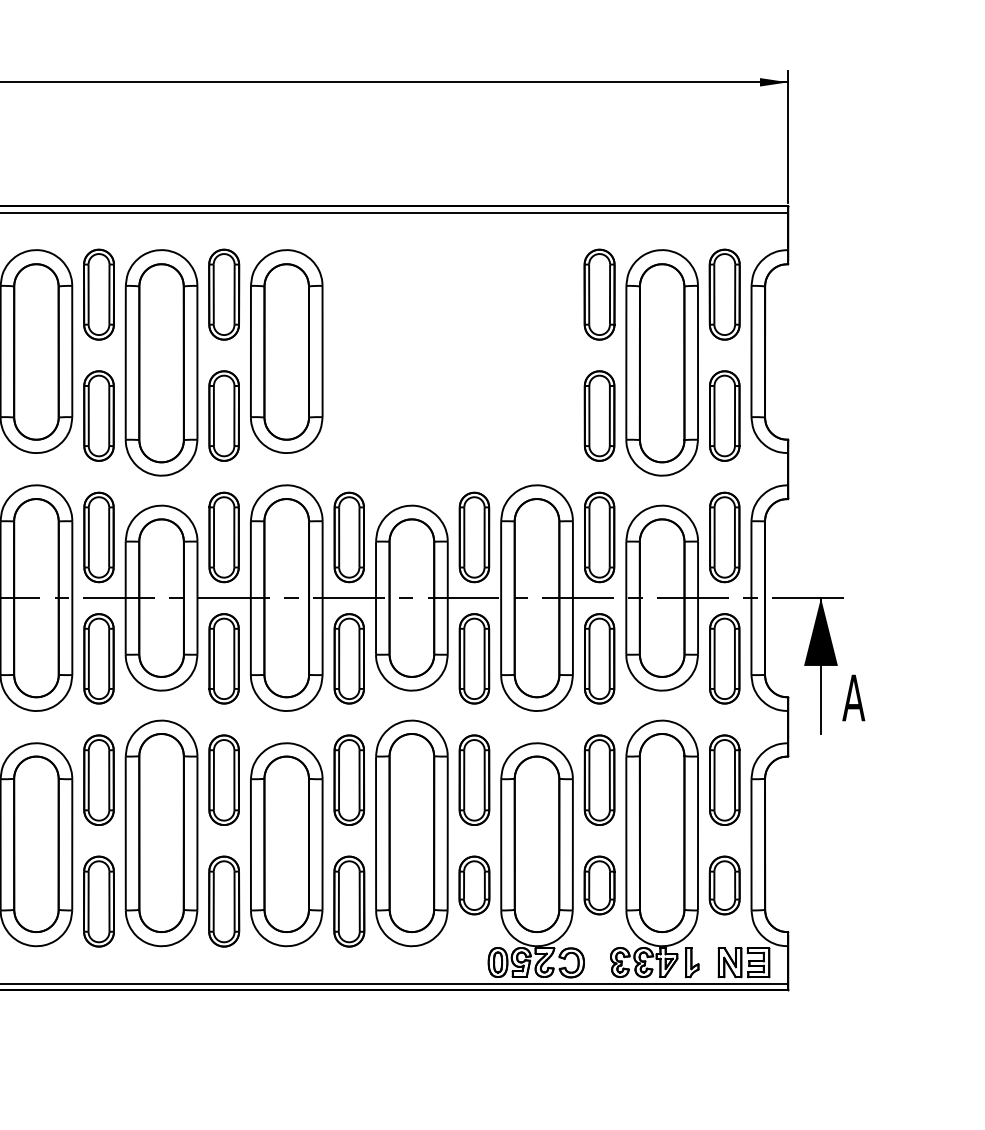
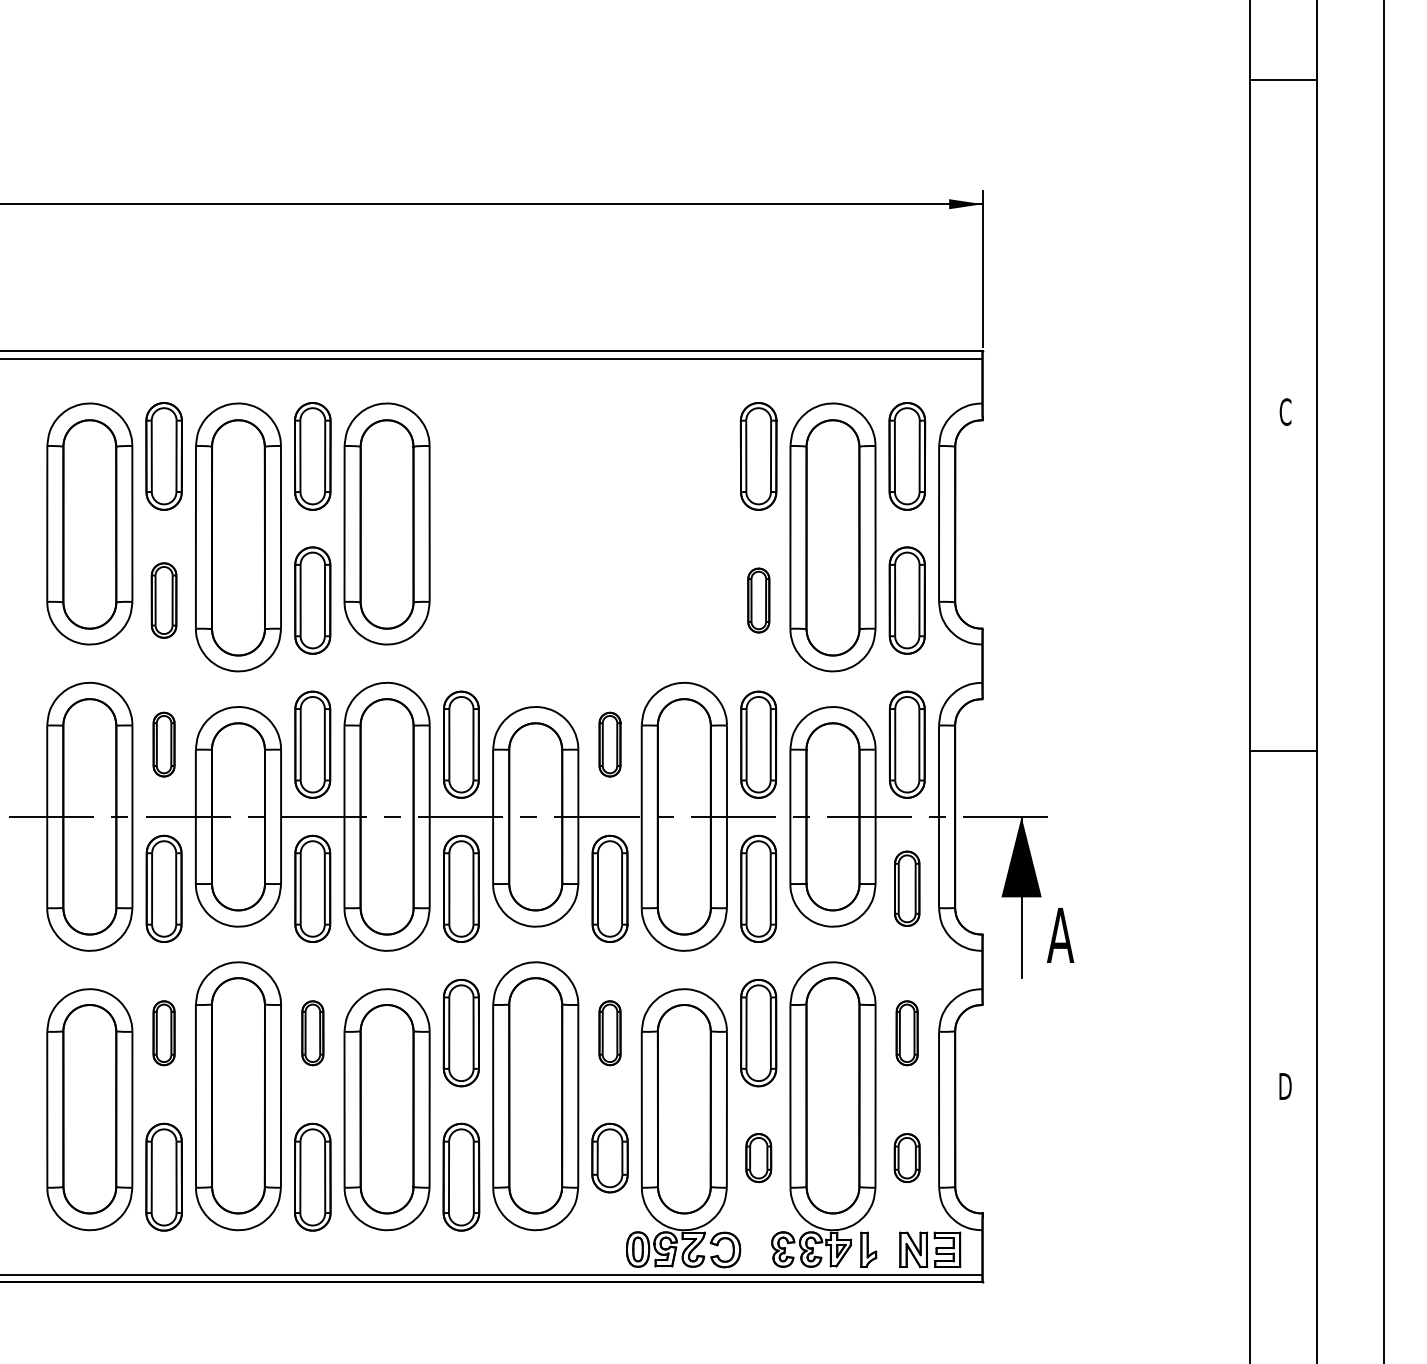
part: (98, 415) -> (163, 600), size x0.7
part: (599, 415) -> (758, 600), size x0.6
part: (98, 537) -> (163, 744), size x0.6
part: (474, 537) -> (609, 744), size x0.6
part: (724, 658) -> (906, 888), size x0.7
part: (98, 780) -> (163, 1033), size x0.6
part: (223, 780) -> (312, 1033), size x0.6
part: (474, 780) -> (609, 1033), size x0.6
part: (724, 780) -> (906, 1033), size x0.6
part: (599, 884) -> (758, 1157), size x0.7
part: (724, 884) -> (906, 1157), size x0.7

